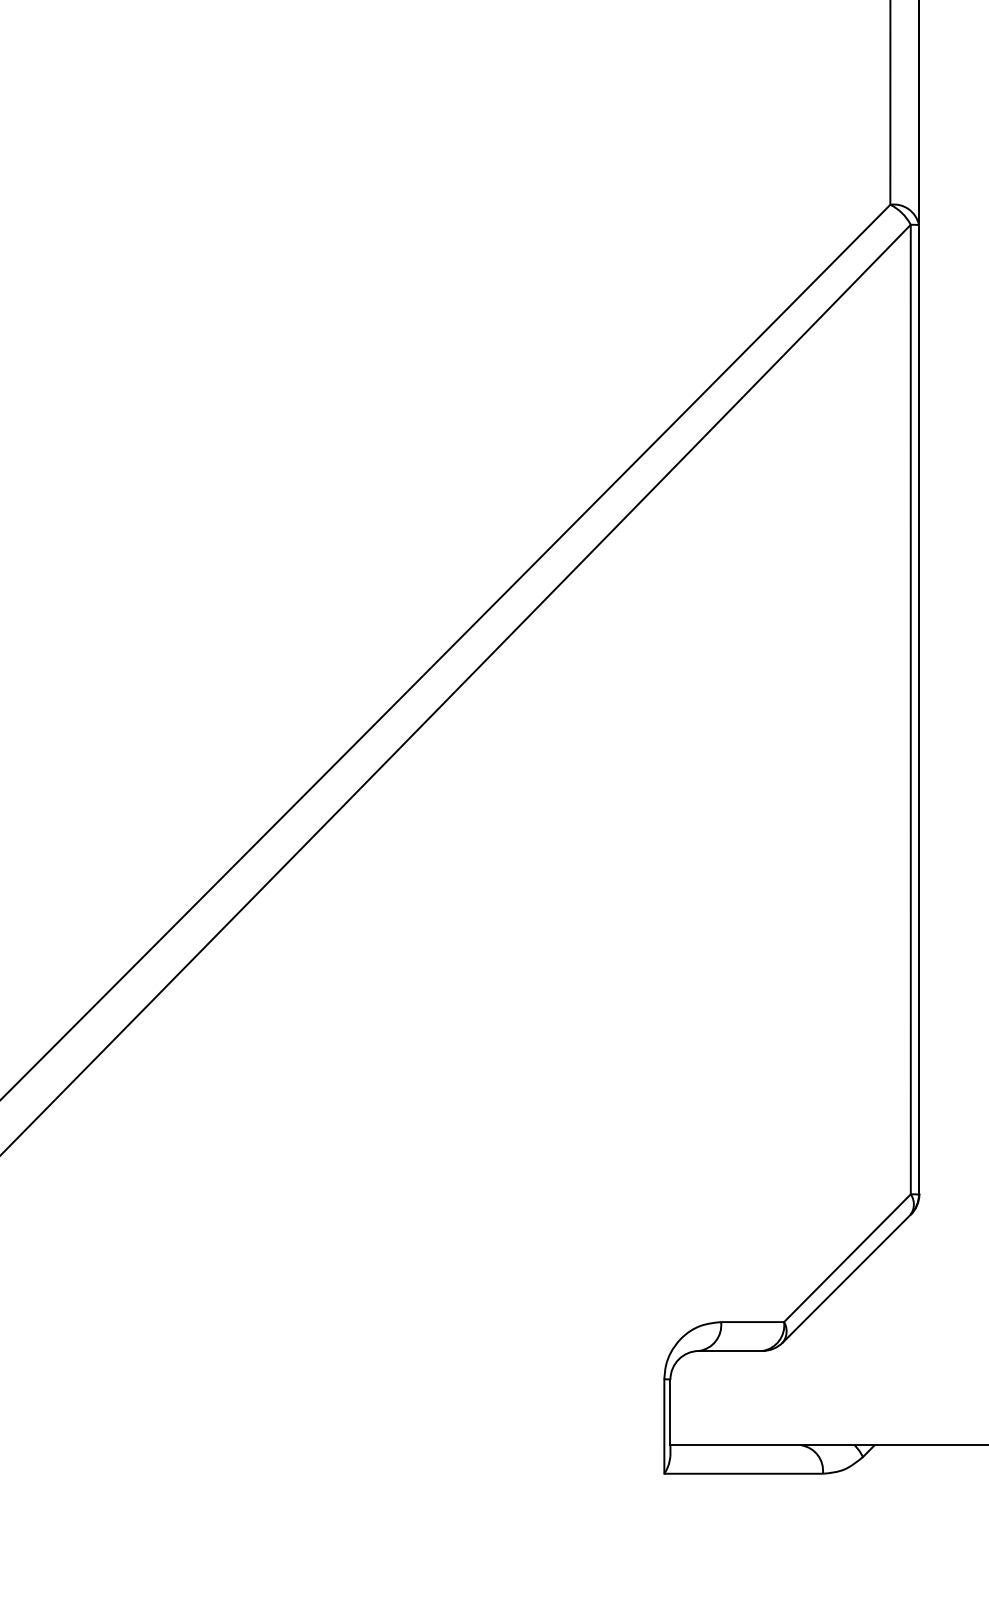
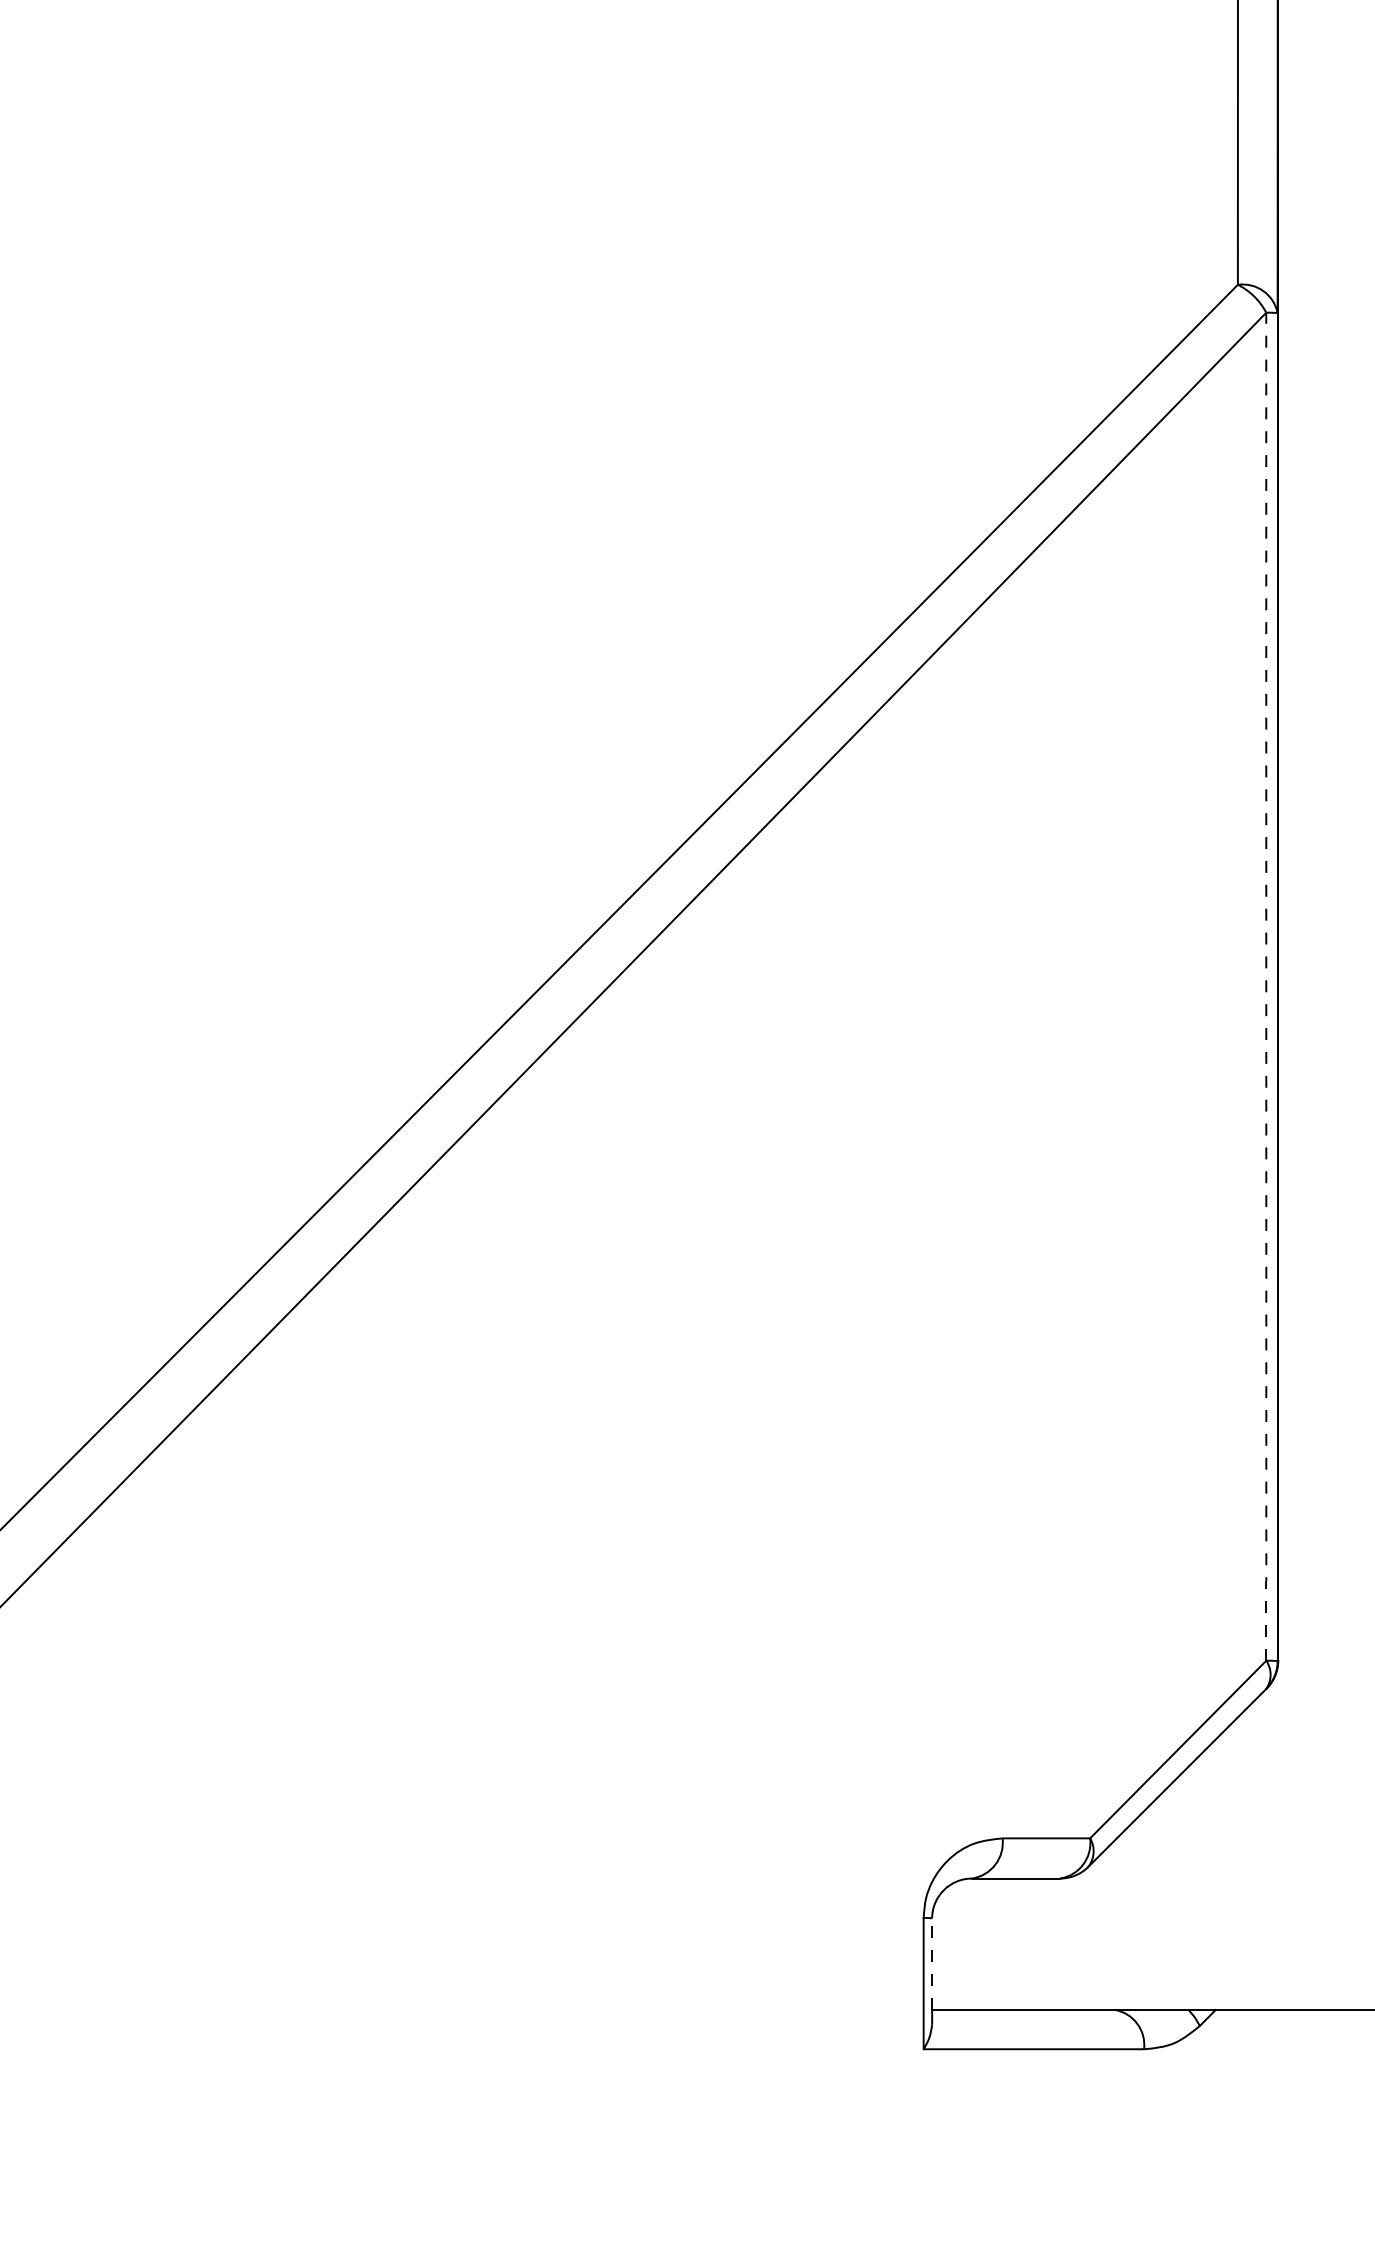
line: (910, 710) -> (1265, 988), solid -> dashed
line: (670, 1412) -> (932, 1964), solid -> dashed

